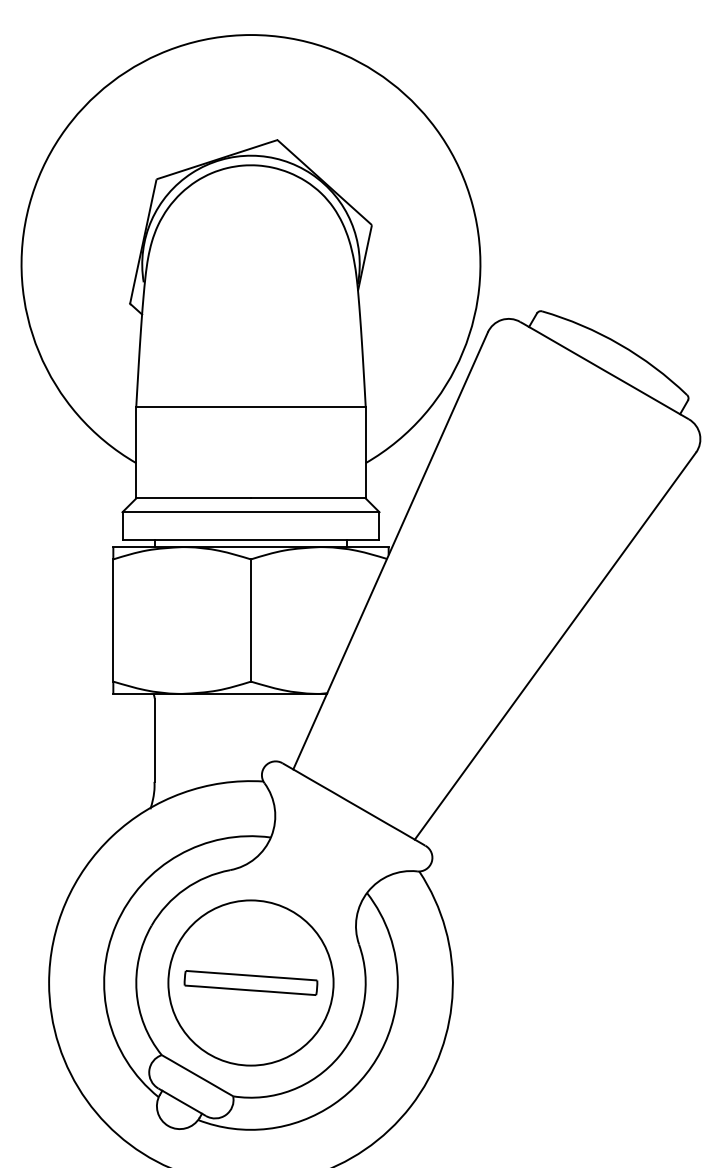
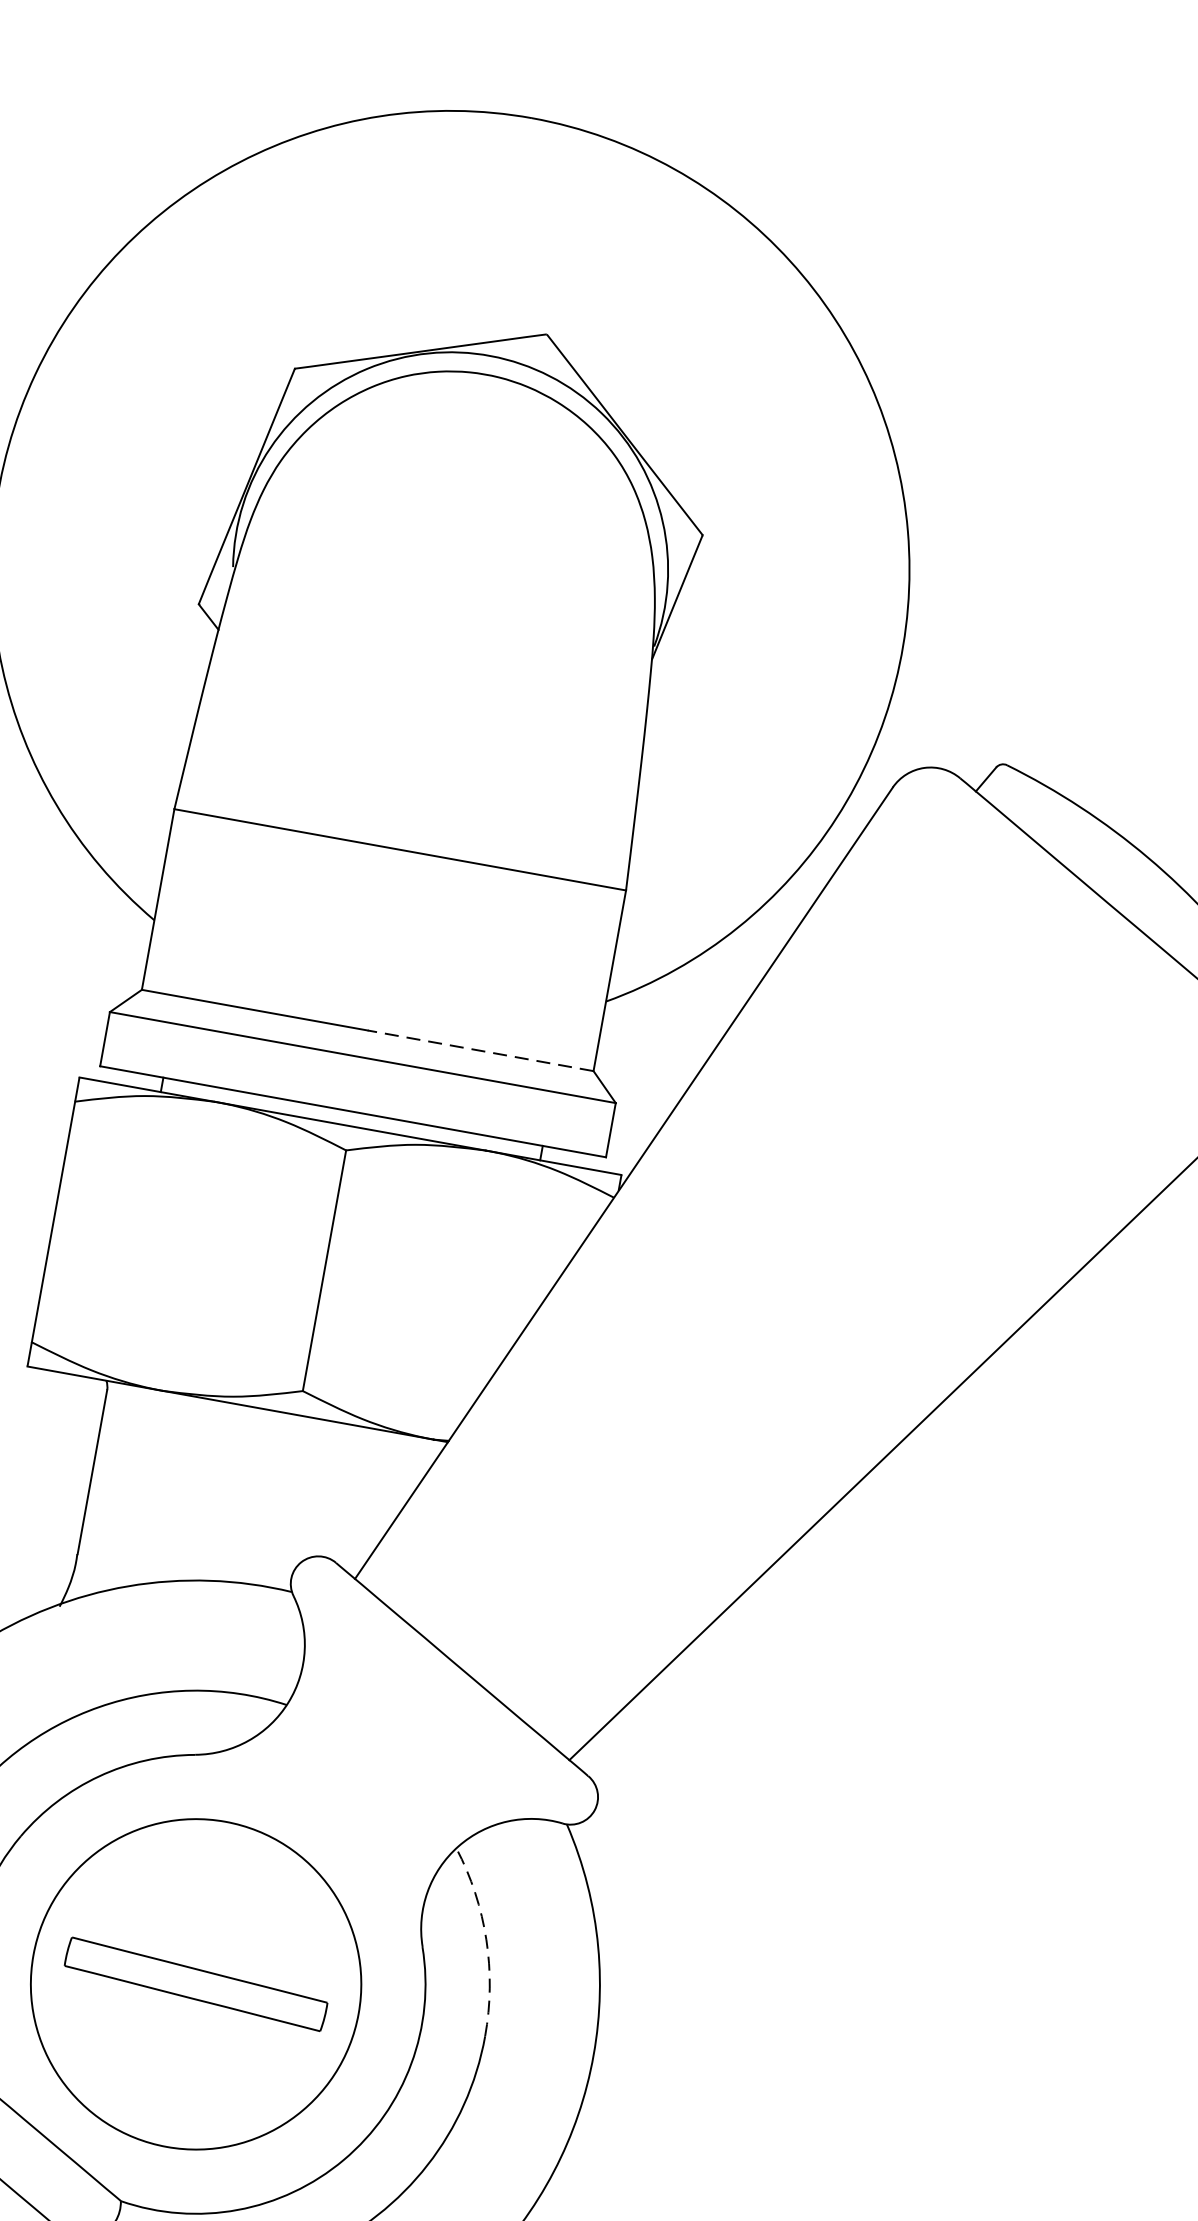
line: (307, 498) -> (478, 1050), solid -> dashed
arc: (389, 935) -> (485, 1939), solid -> dashed

